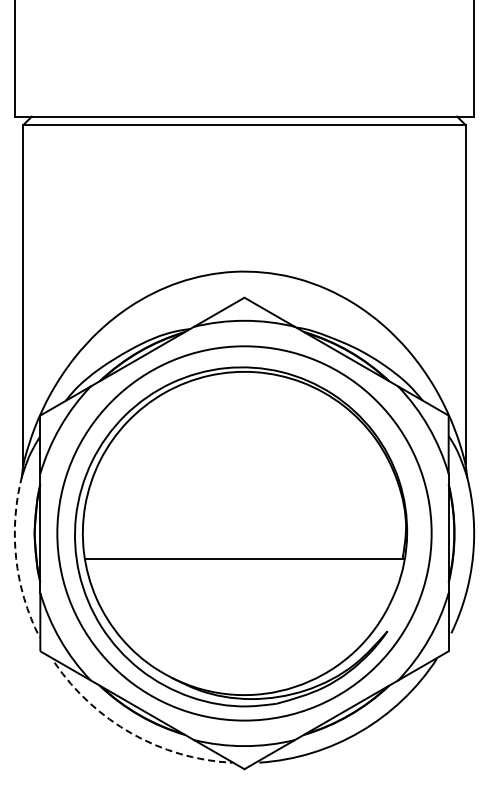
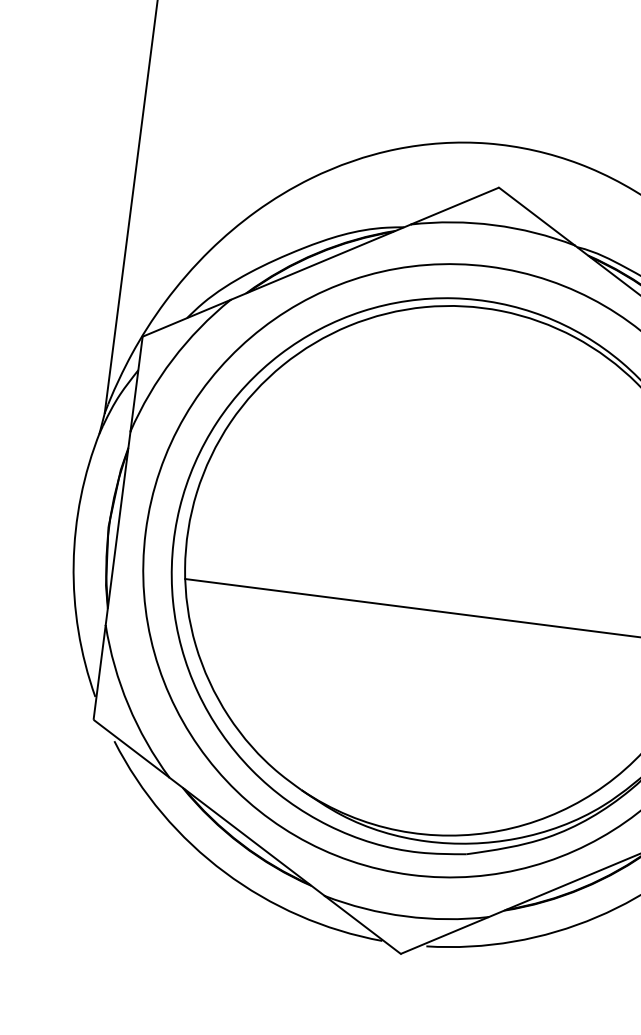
arc: (16, 558) -> (74, 564), dashed -> solid
arc: (131, 733) -> (224, 872), dashed -> solid

